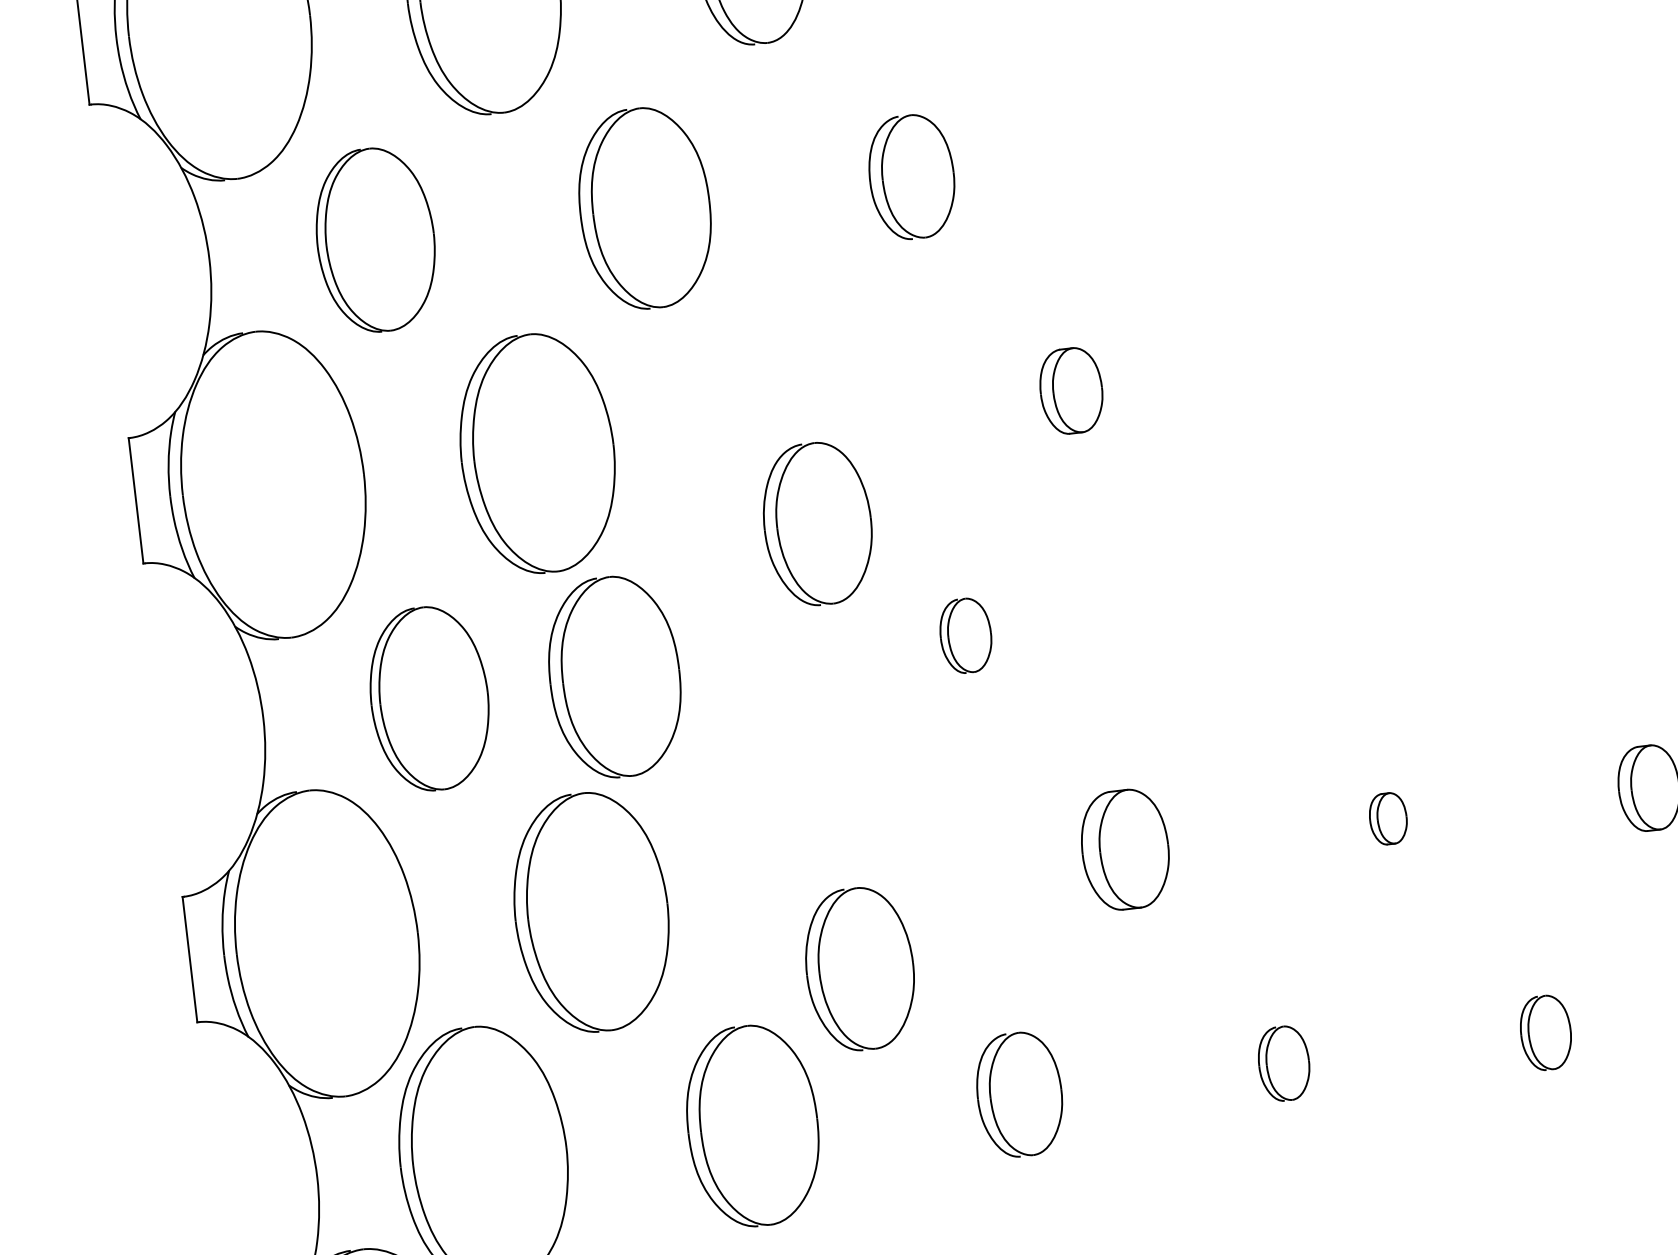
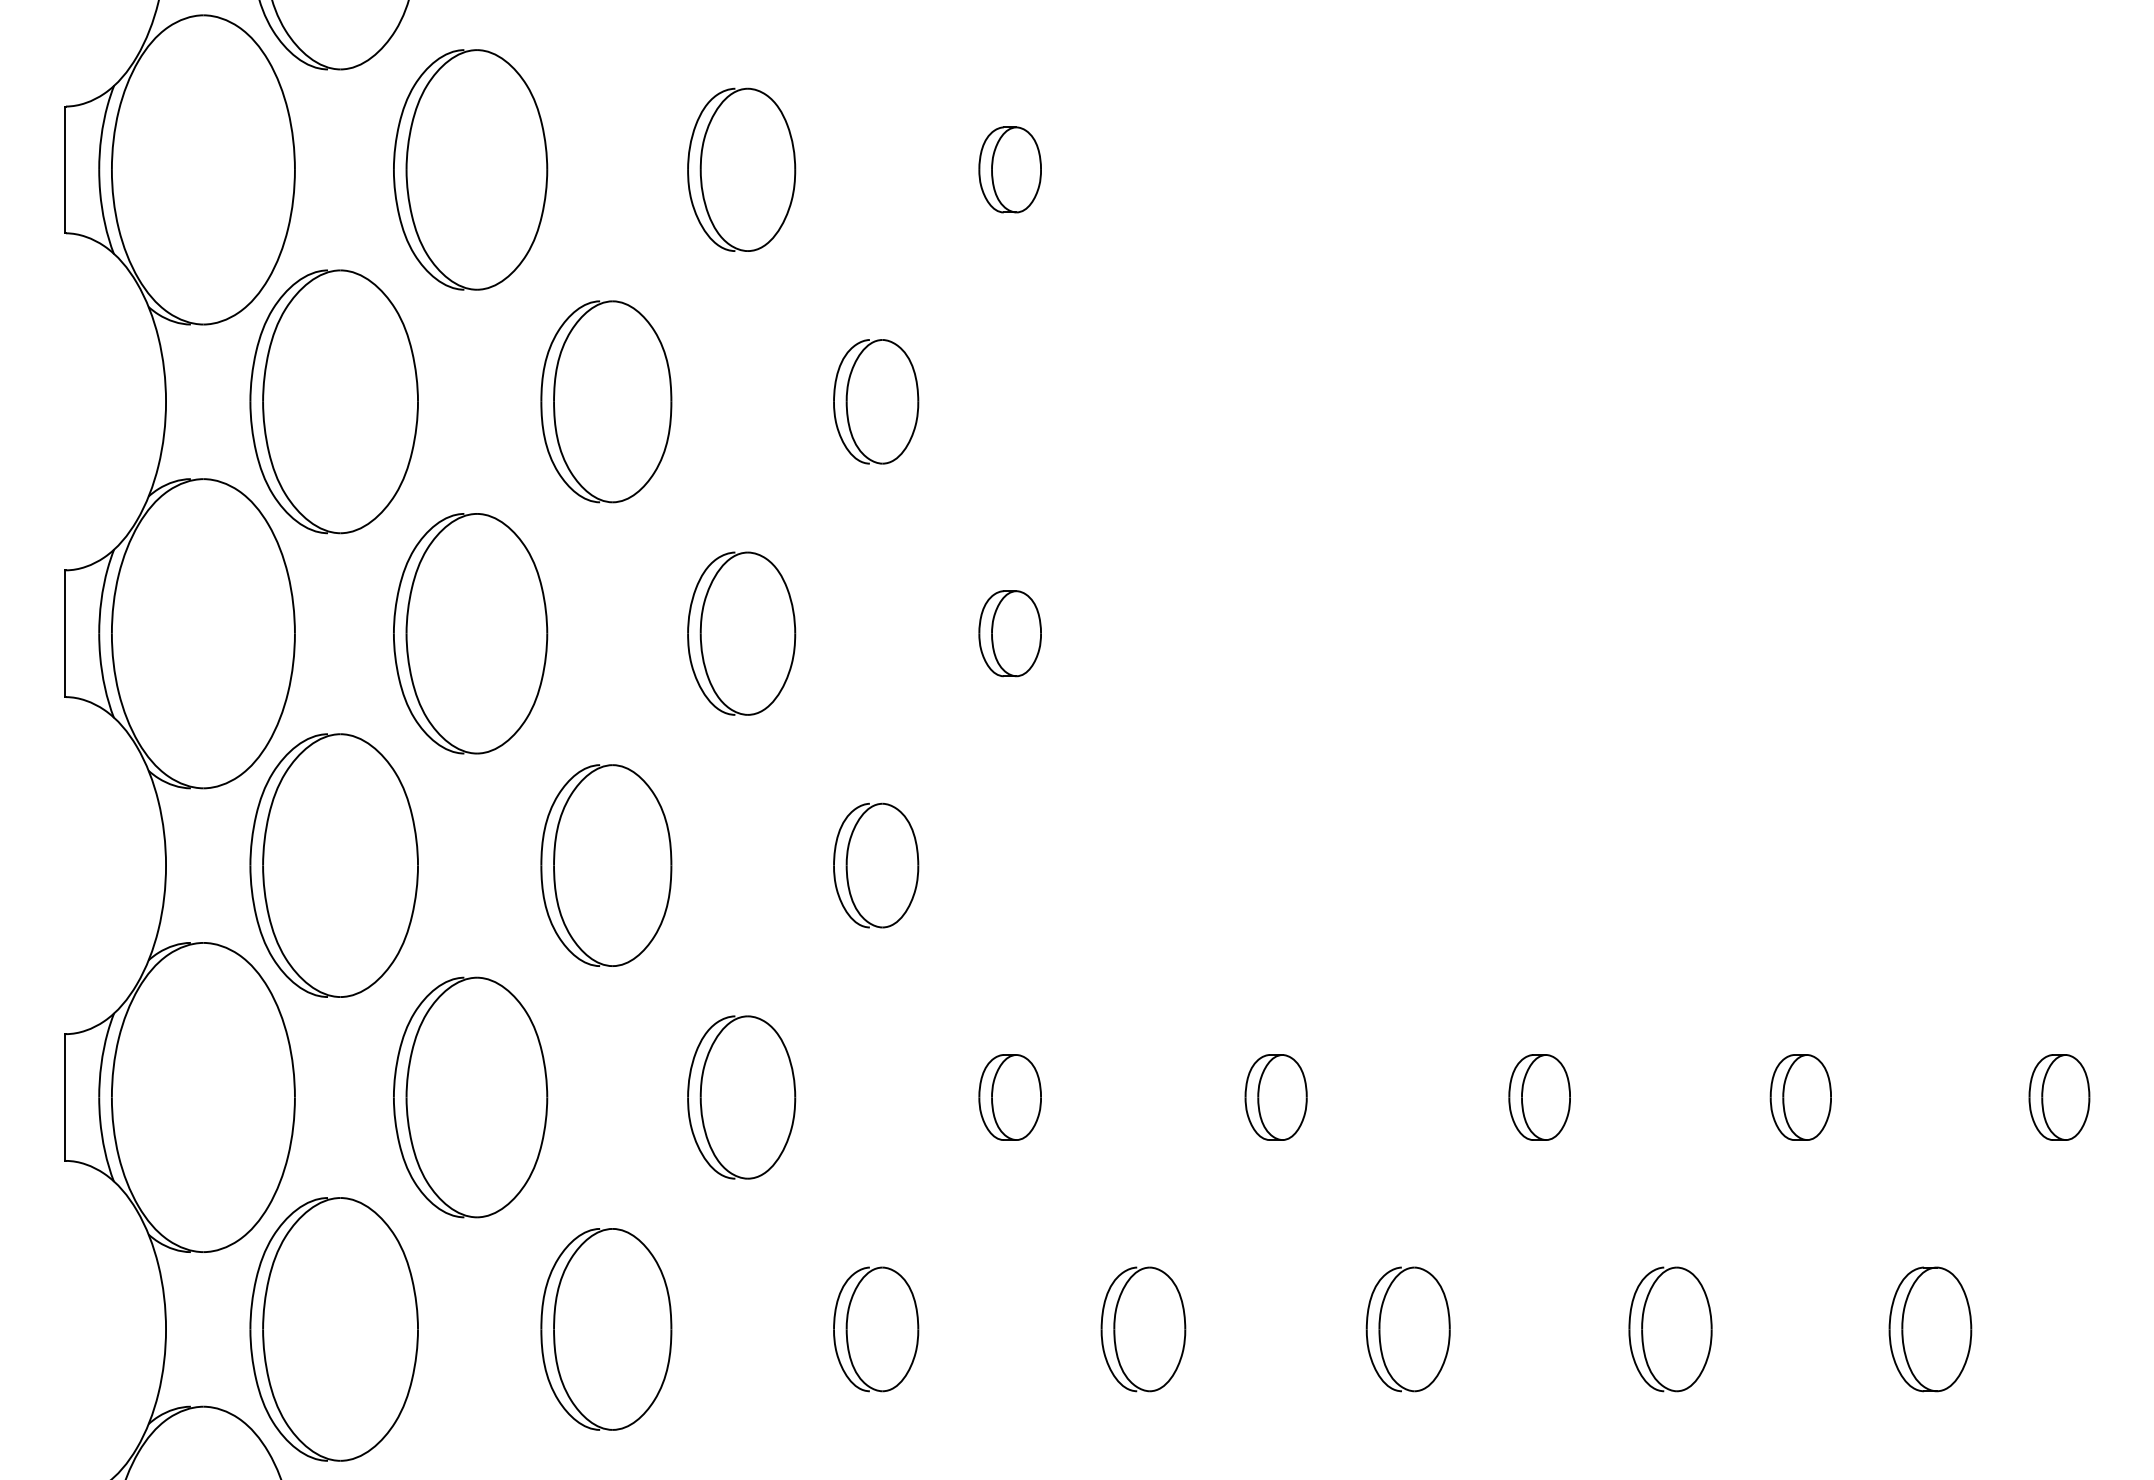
part: (375, 239) -> (333, 401), size x1.43
part: (817, 523) -> (741, 633), moved
part: (966, 635) -> (876, 865), size x1.67
part: (614, 677) -> (606, 865), moved
part: (429, 698) -> (333, 865), size x1.43
part: (1387, 818) -> (1275, 1097), size x1.67
part: (1124, 849) -> (1009, 1097), size x0.71
part: (859, 969) -> (741, 1097), moved
part: (1545, 1033) -> (1407, 1329), size x1.67
part: (1284, 1063) -> (1143, 1329), size x1.67

